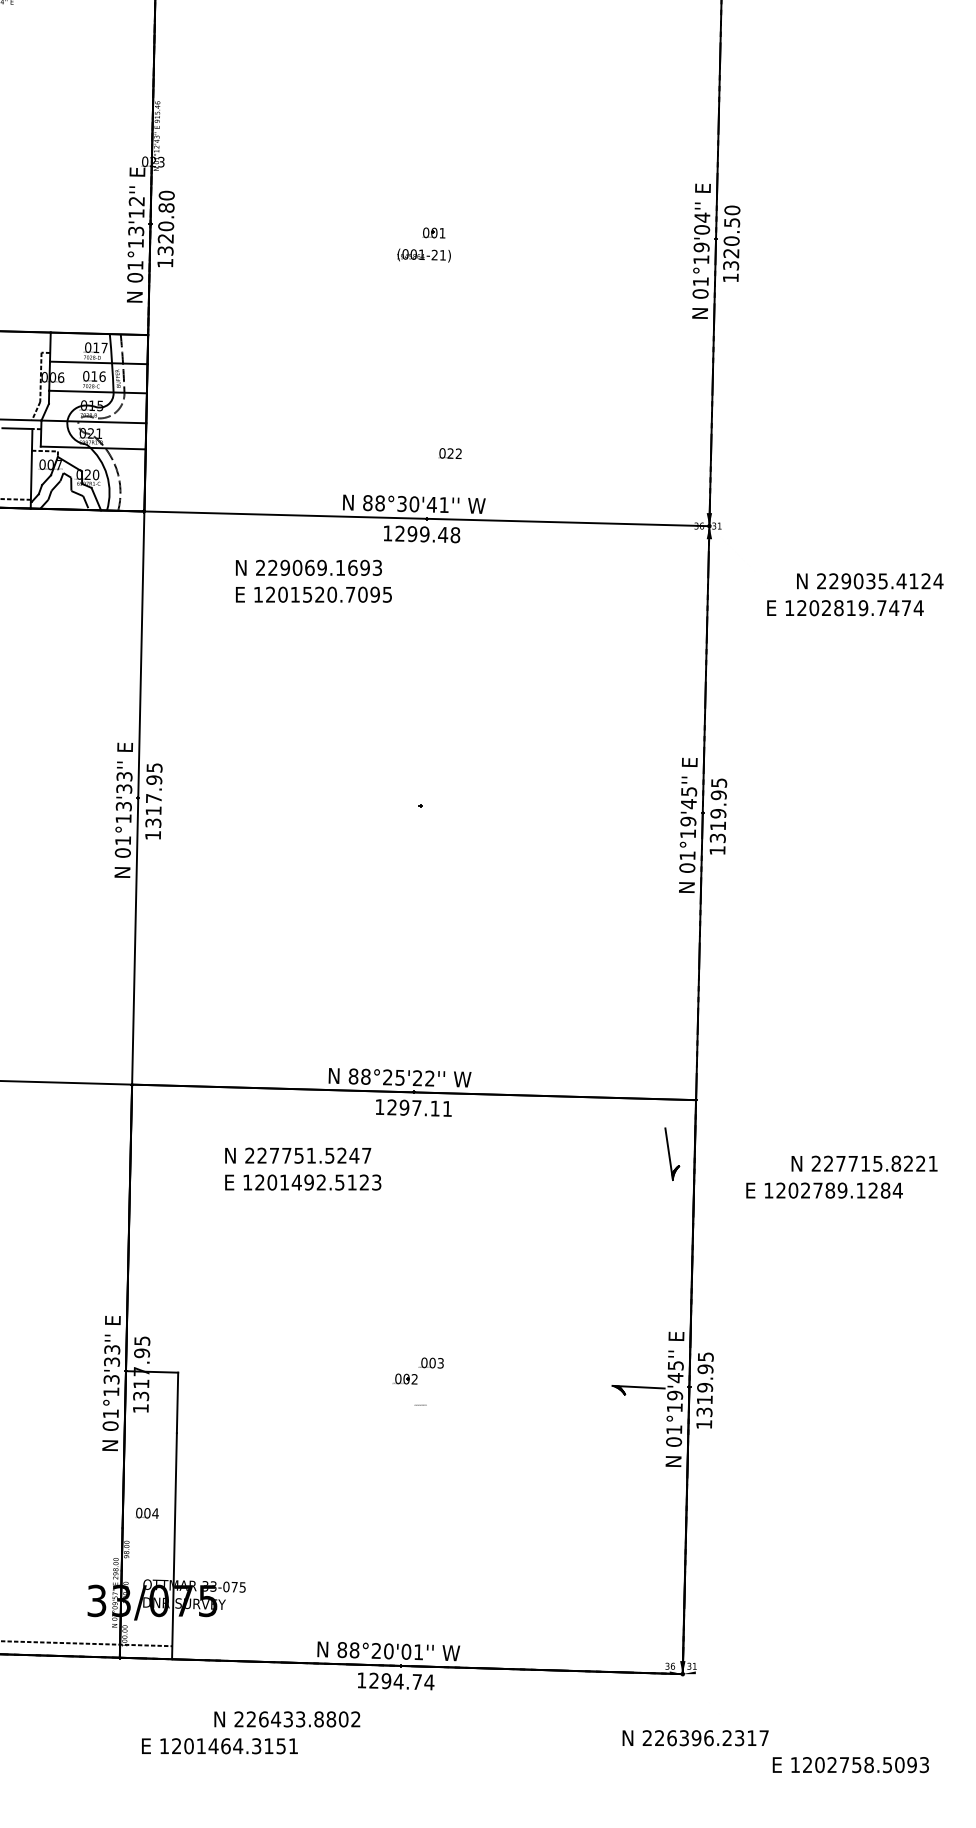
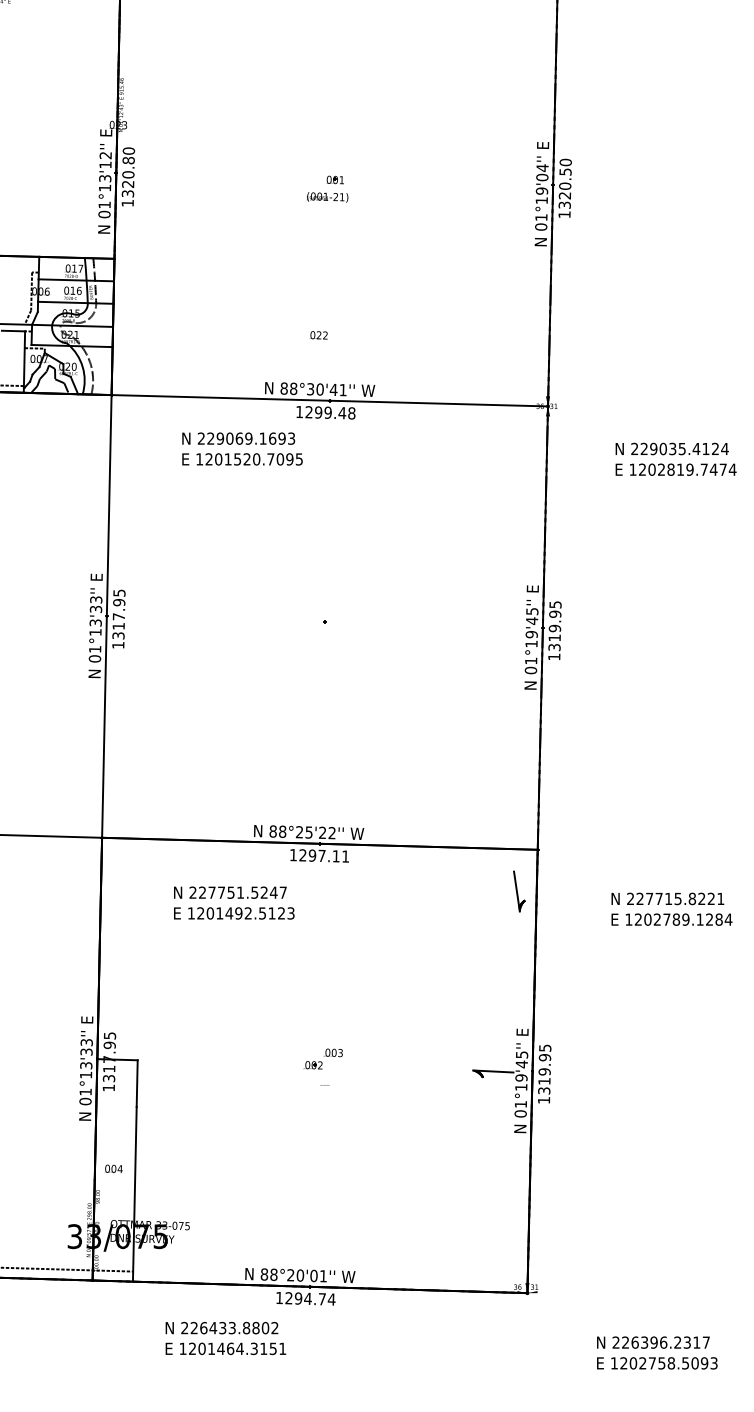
text: (449, 453) -> (318, 335), moved
text: (844, 607) -> (675, 469), moved
text: (823, 1190) -> (671, 919), moved
text: (695, 1738) -> (653, 1342), moved
text: (219, 1745) -> (225, 1348), moved

